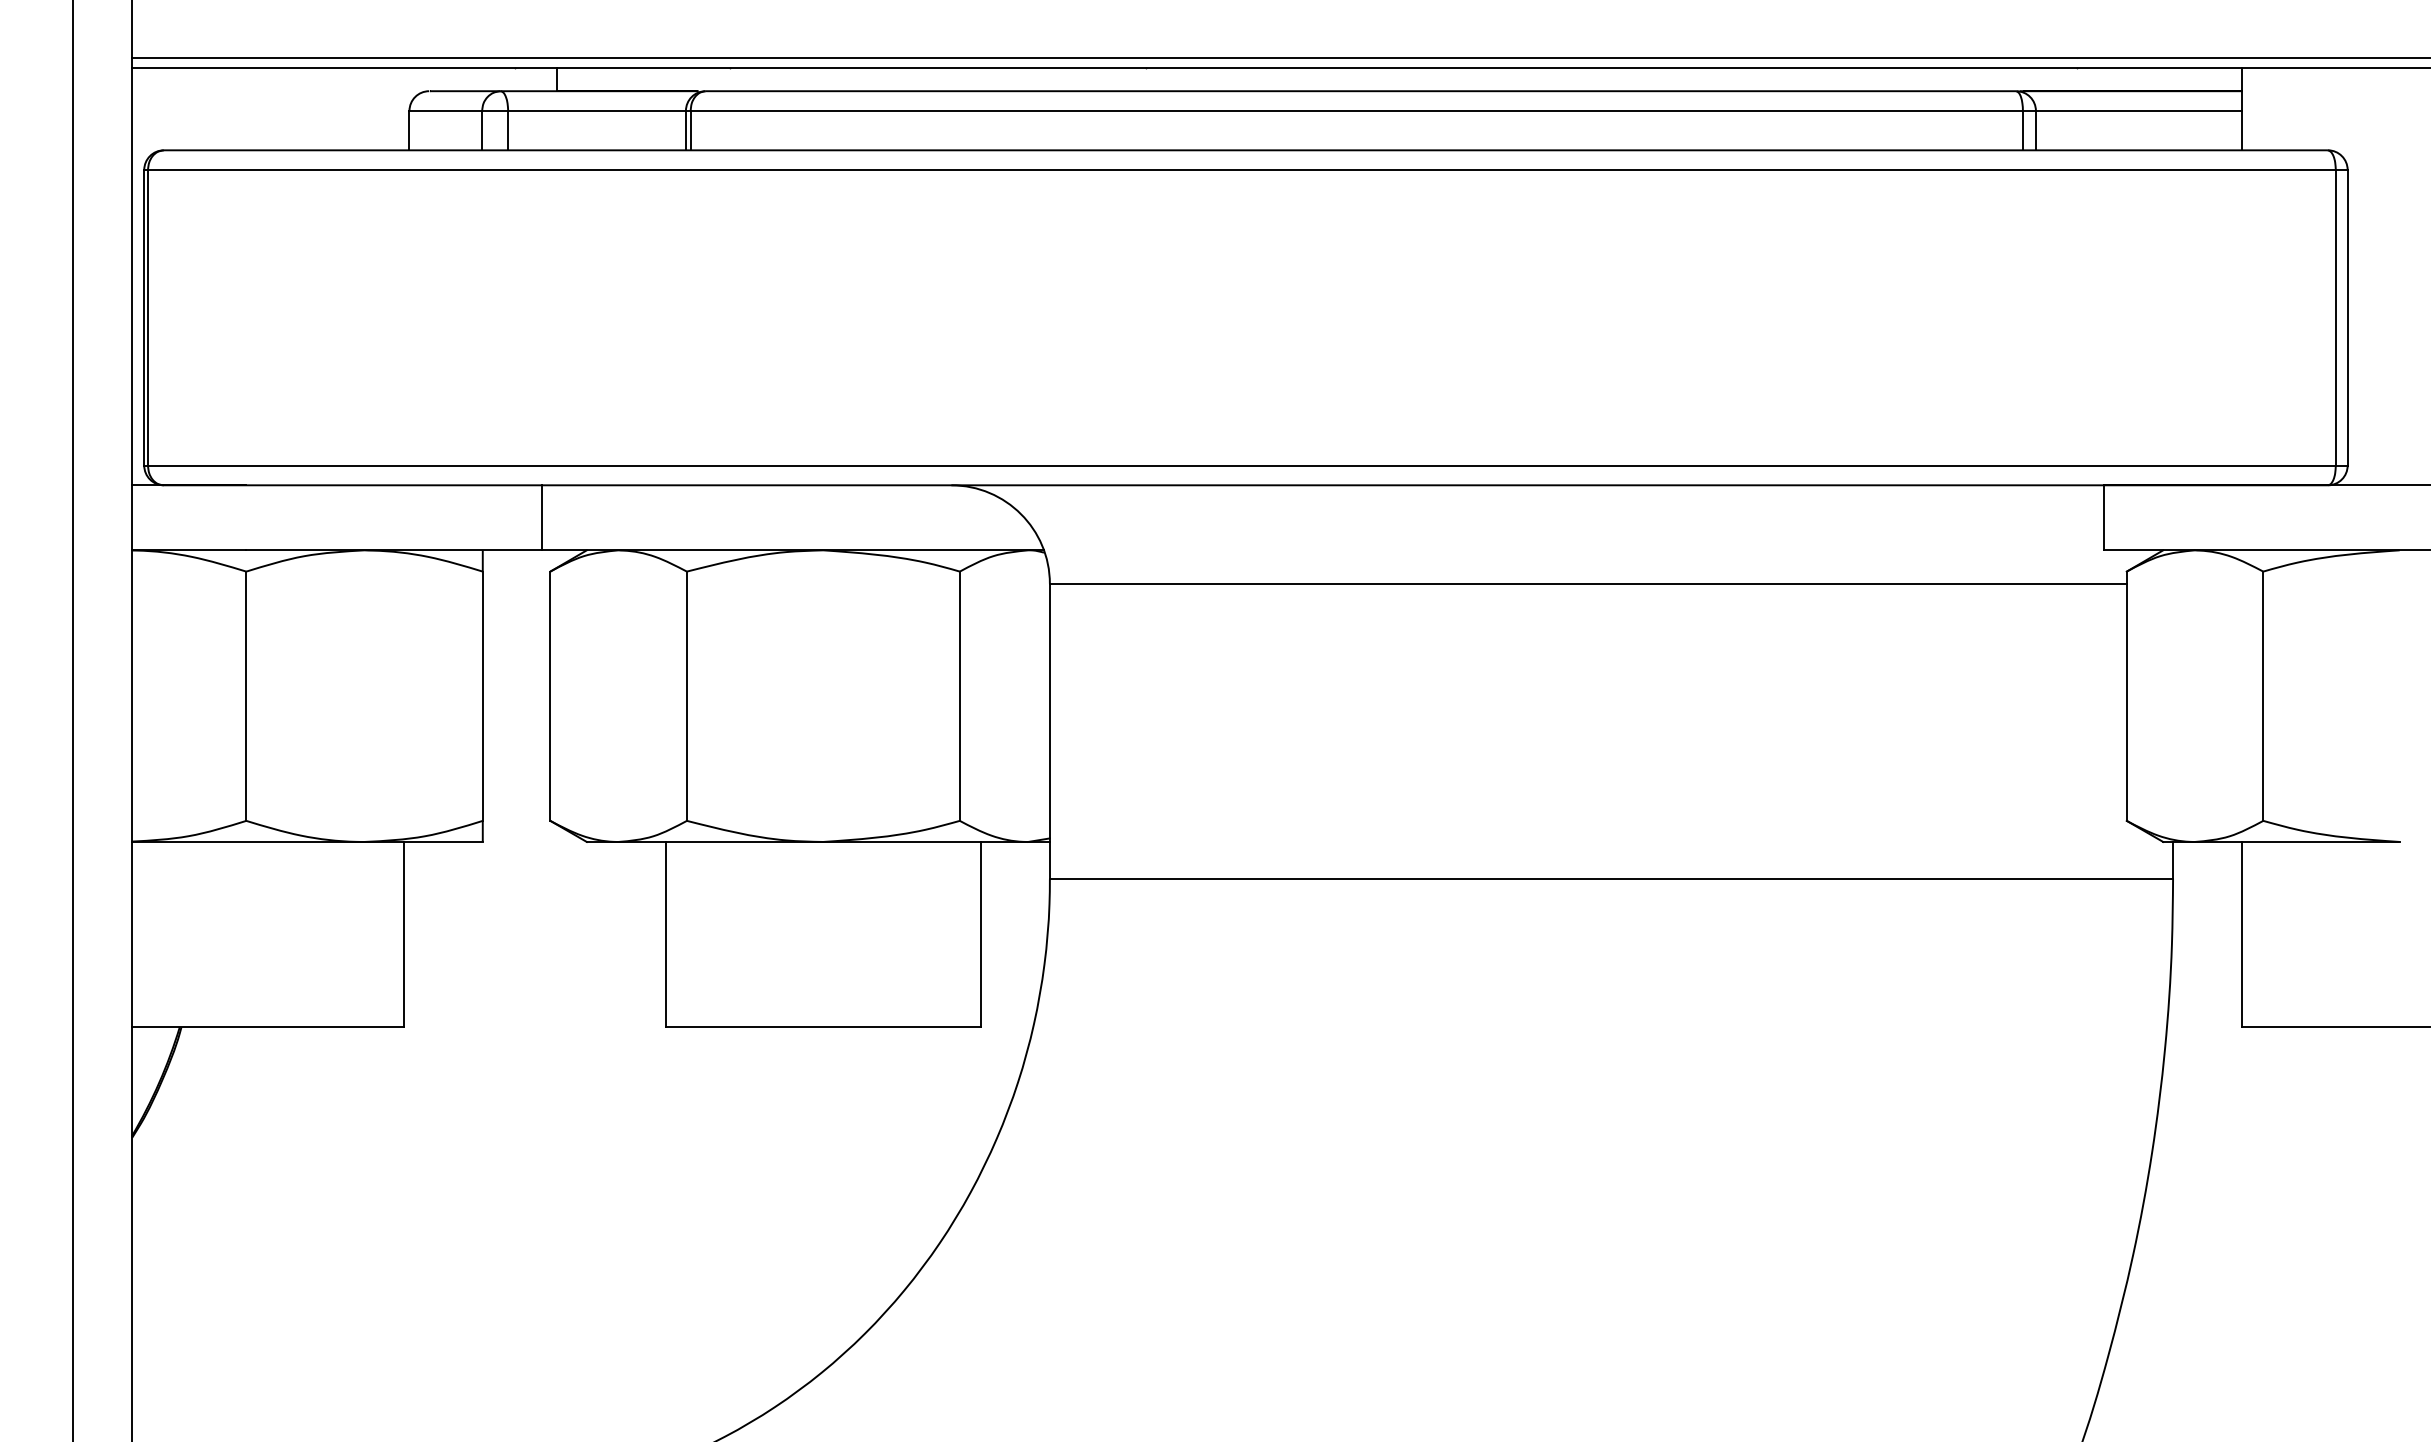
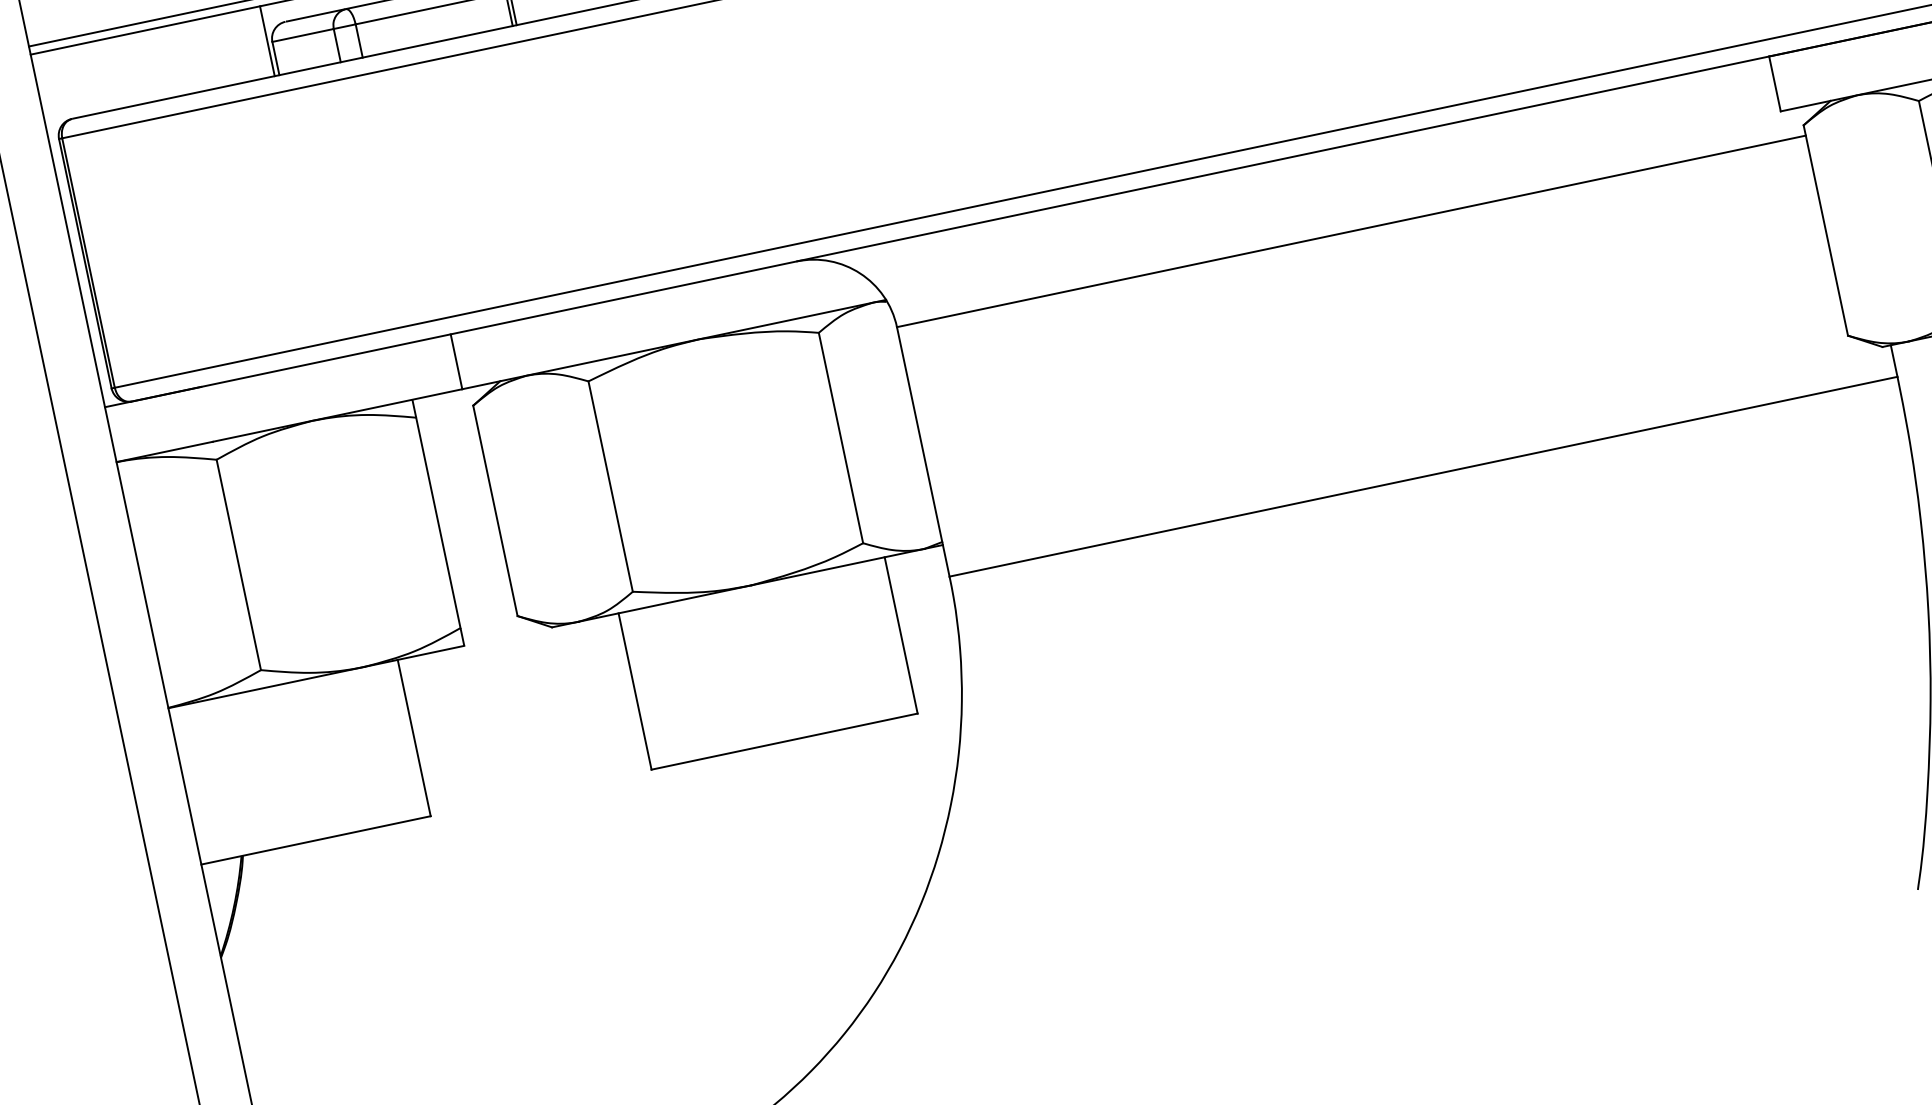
line: (403, 108) -> (266, 40), added

